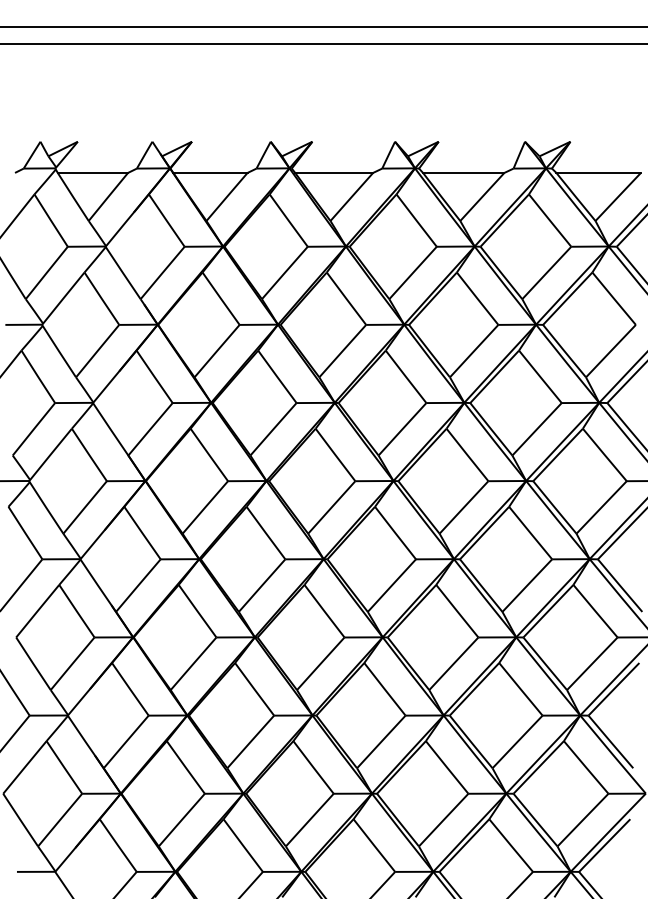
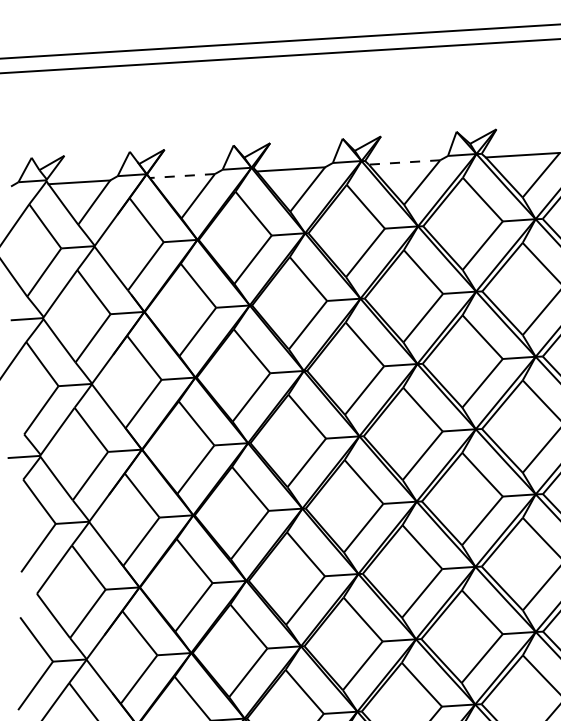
line: (209, 172) -> (181, 175), solid -> dashed
line: (463, 172) -> (404, 162), solid -> dashed

